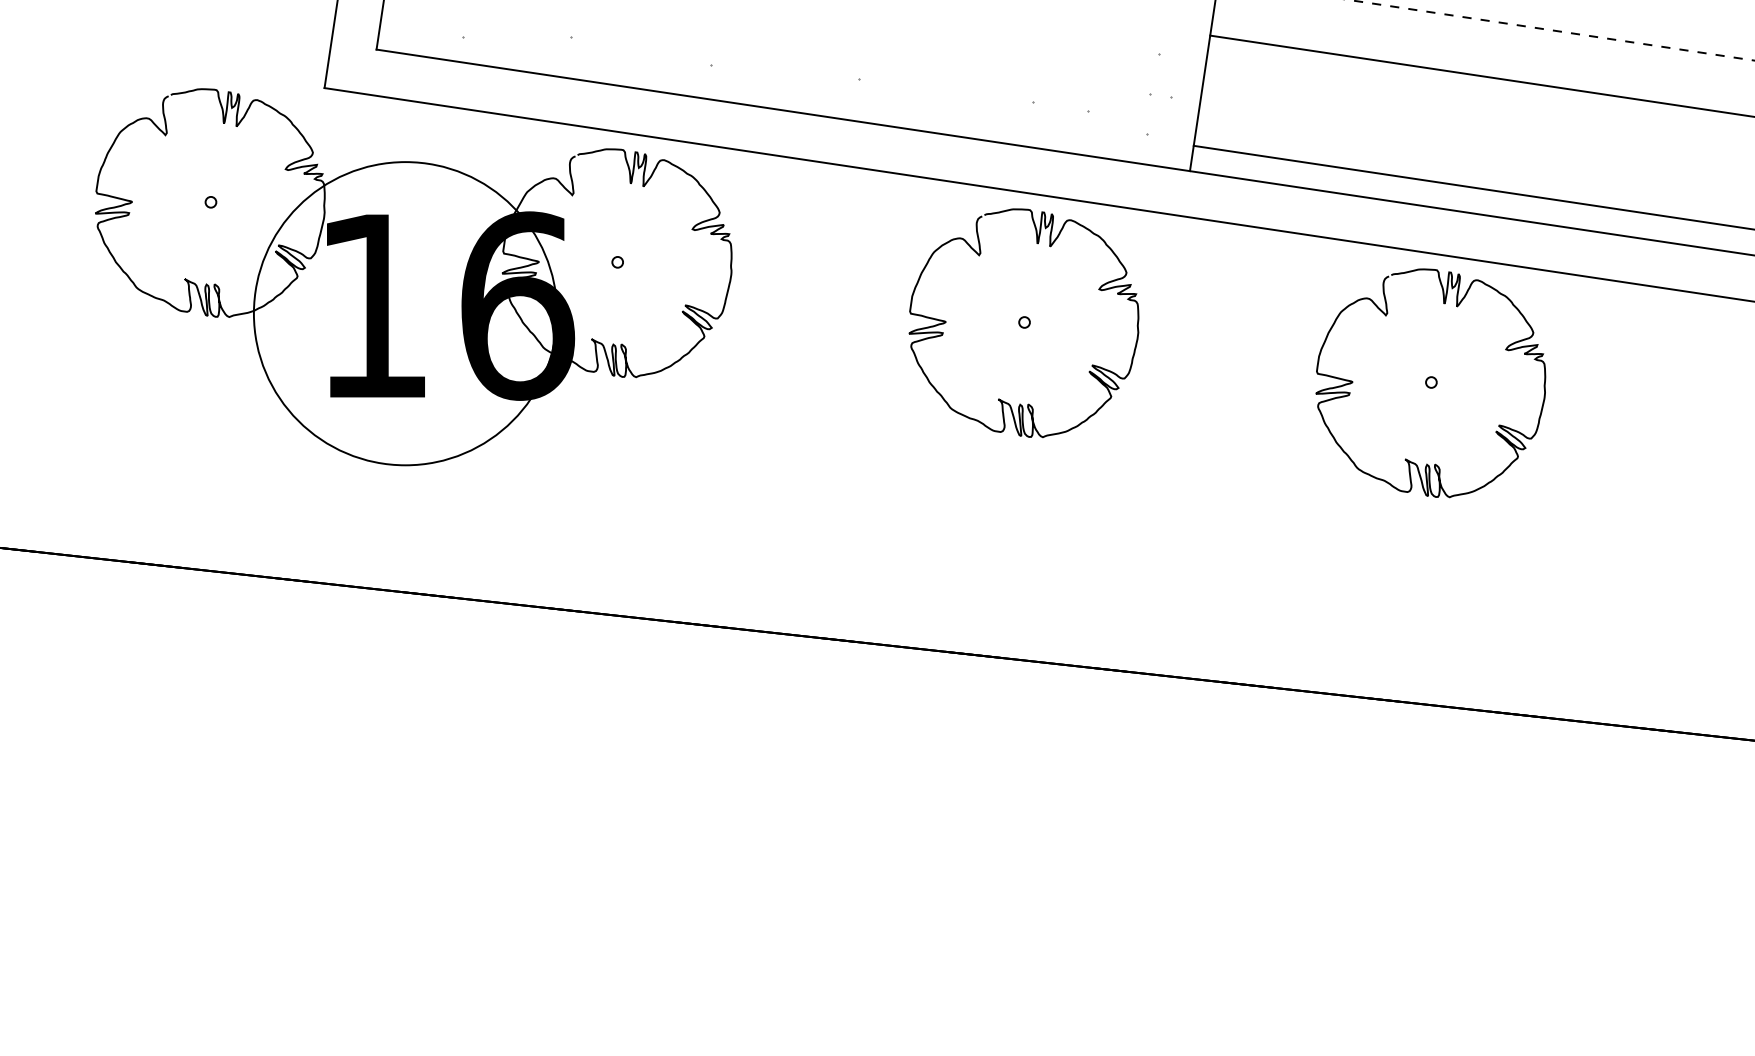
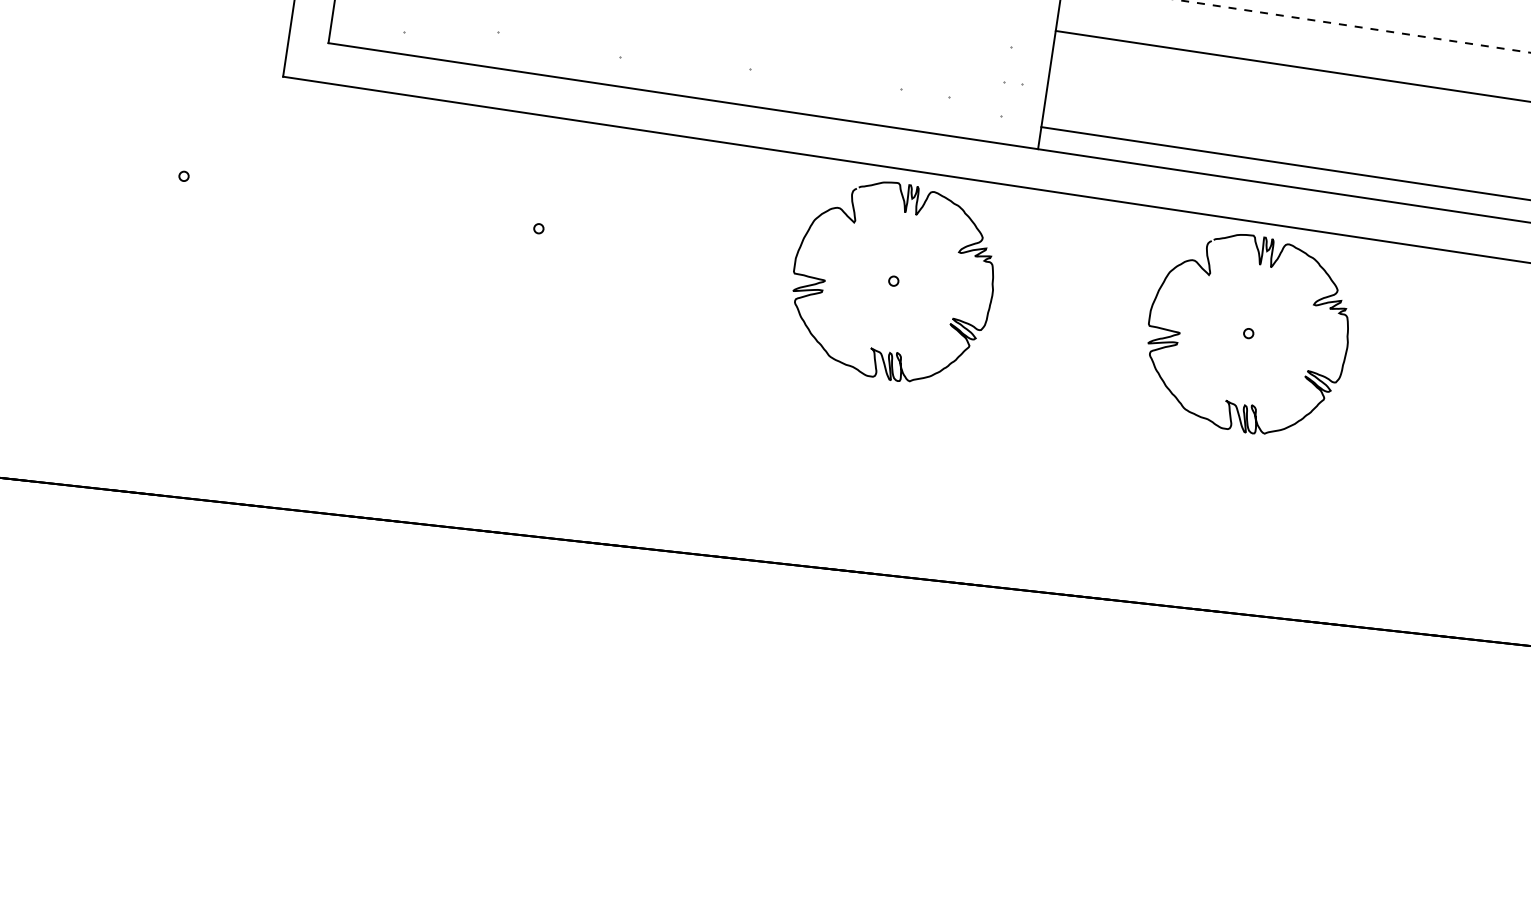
part: (413, 276) -> (360, 241), removed

